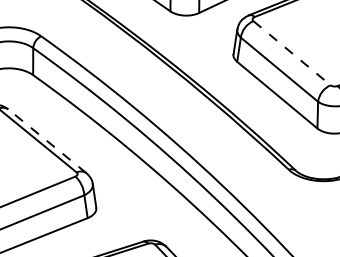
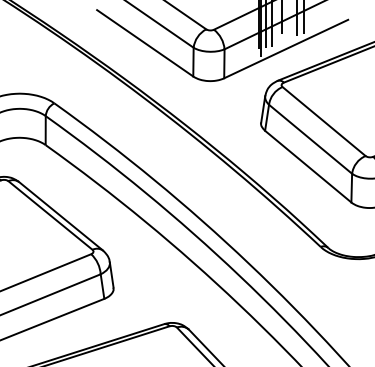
line: (292, 53) -> (324, 121), dashed -> solid
line: (46, 140) -> (60, 215), dashed -> solid

